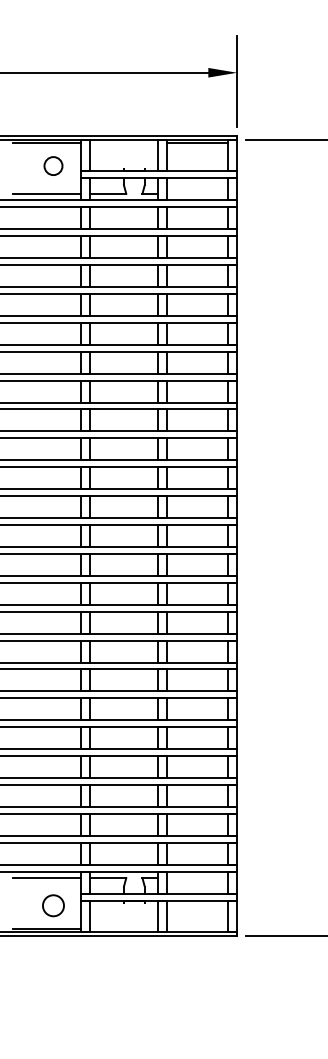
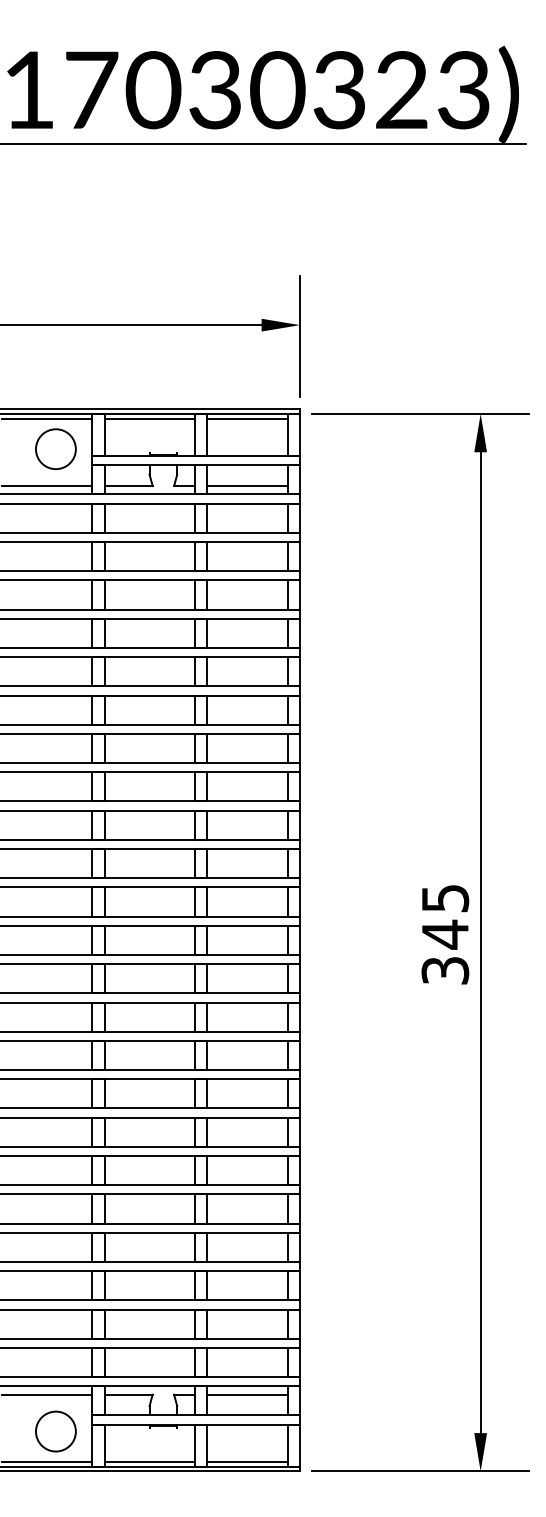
line: (123, 143) -> (149, 418), added
circle: (53, 165) -> (55, 448), size x1.67
line: (196, 194) -> (246, 486), added
line: (196, 877) -> (246, 1394), added
circle: (53, 905) -> (55, 1431), size x1.43
line: (123, 929) -> (149, 1462), added
line: (196, 929) -> (246, 1462), added

